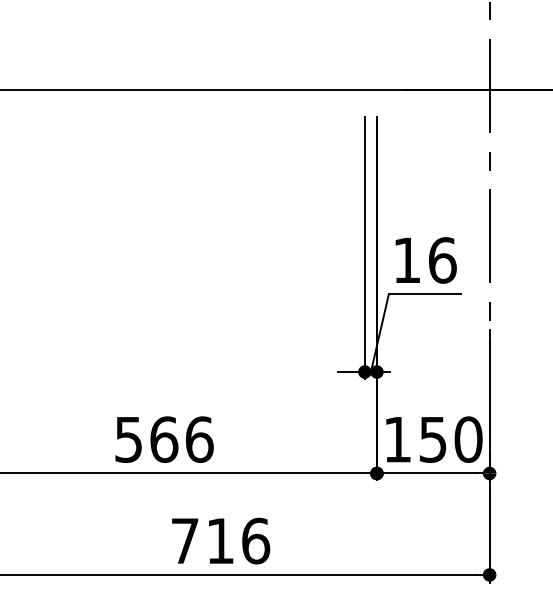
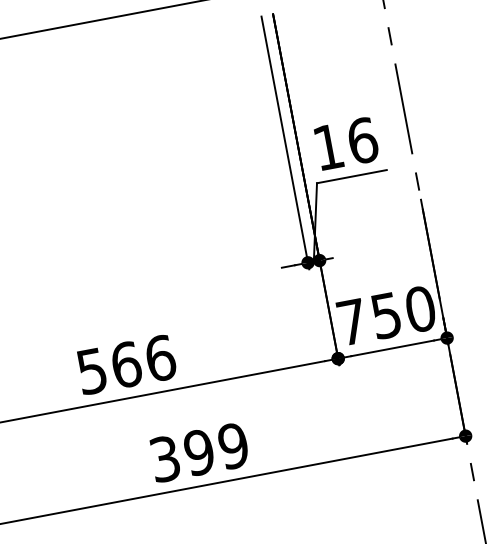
text: (397, 439) -> (351, 322), 150 -> 750
text: (220, 540) -> (199, 452), 716 -> 399

